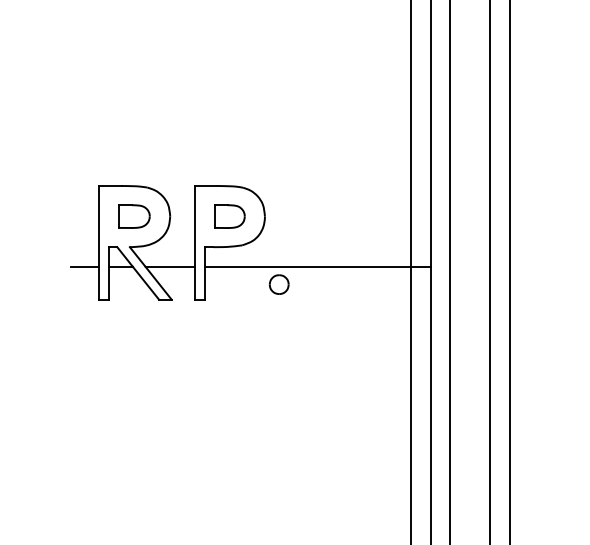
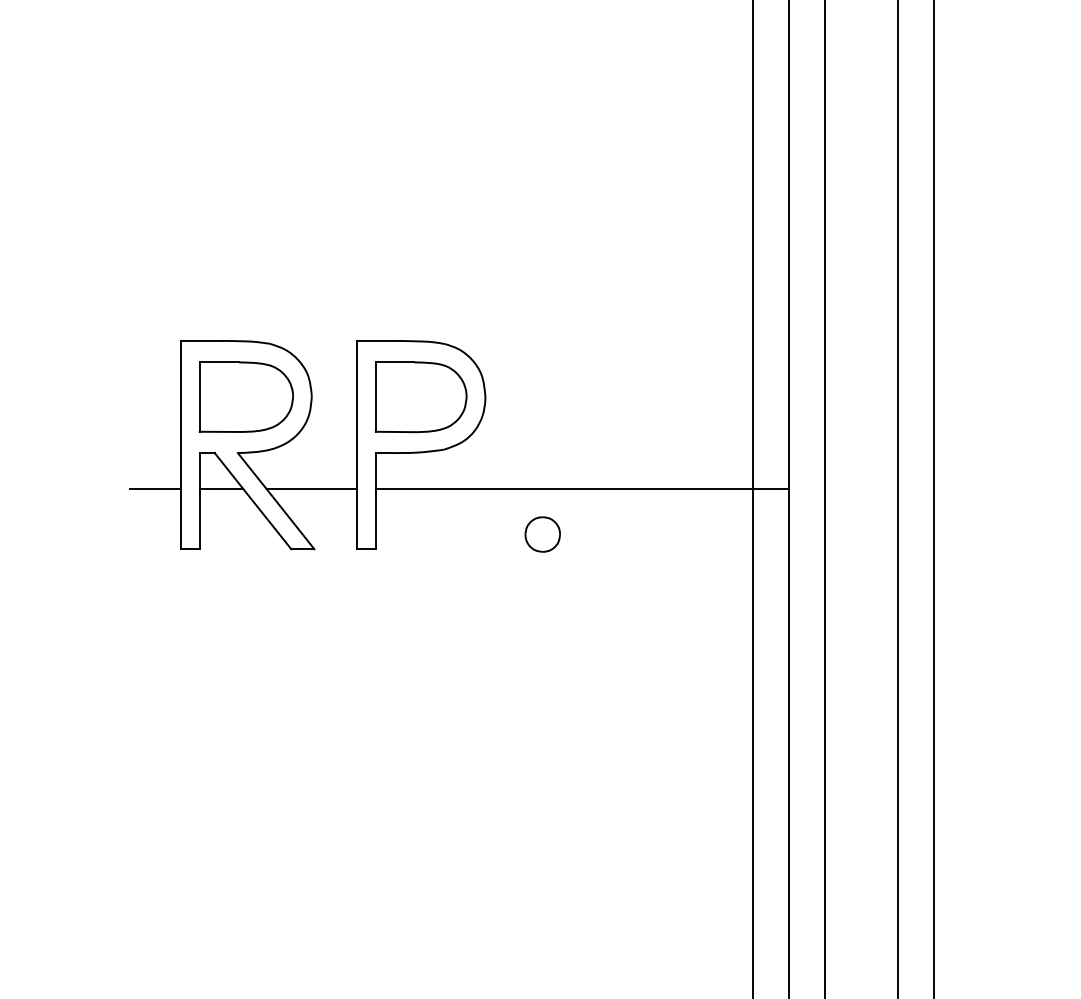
part: (134, 216) -> (246, 396), size x1.67
part: (229, 216) -> (420, 396), size x1.67
part: (278, 284) -> (541, 534), moved

